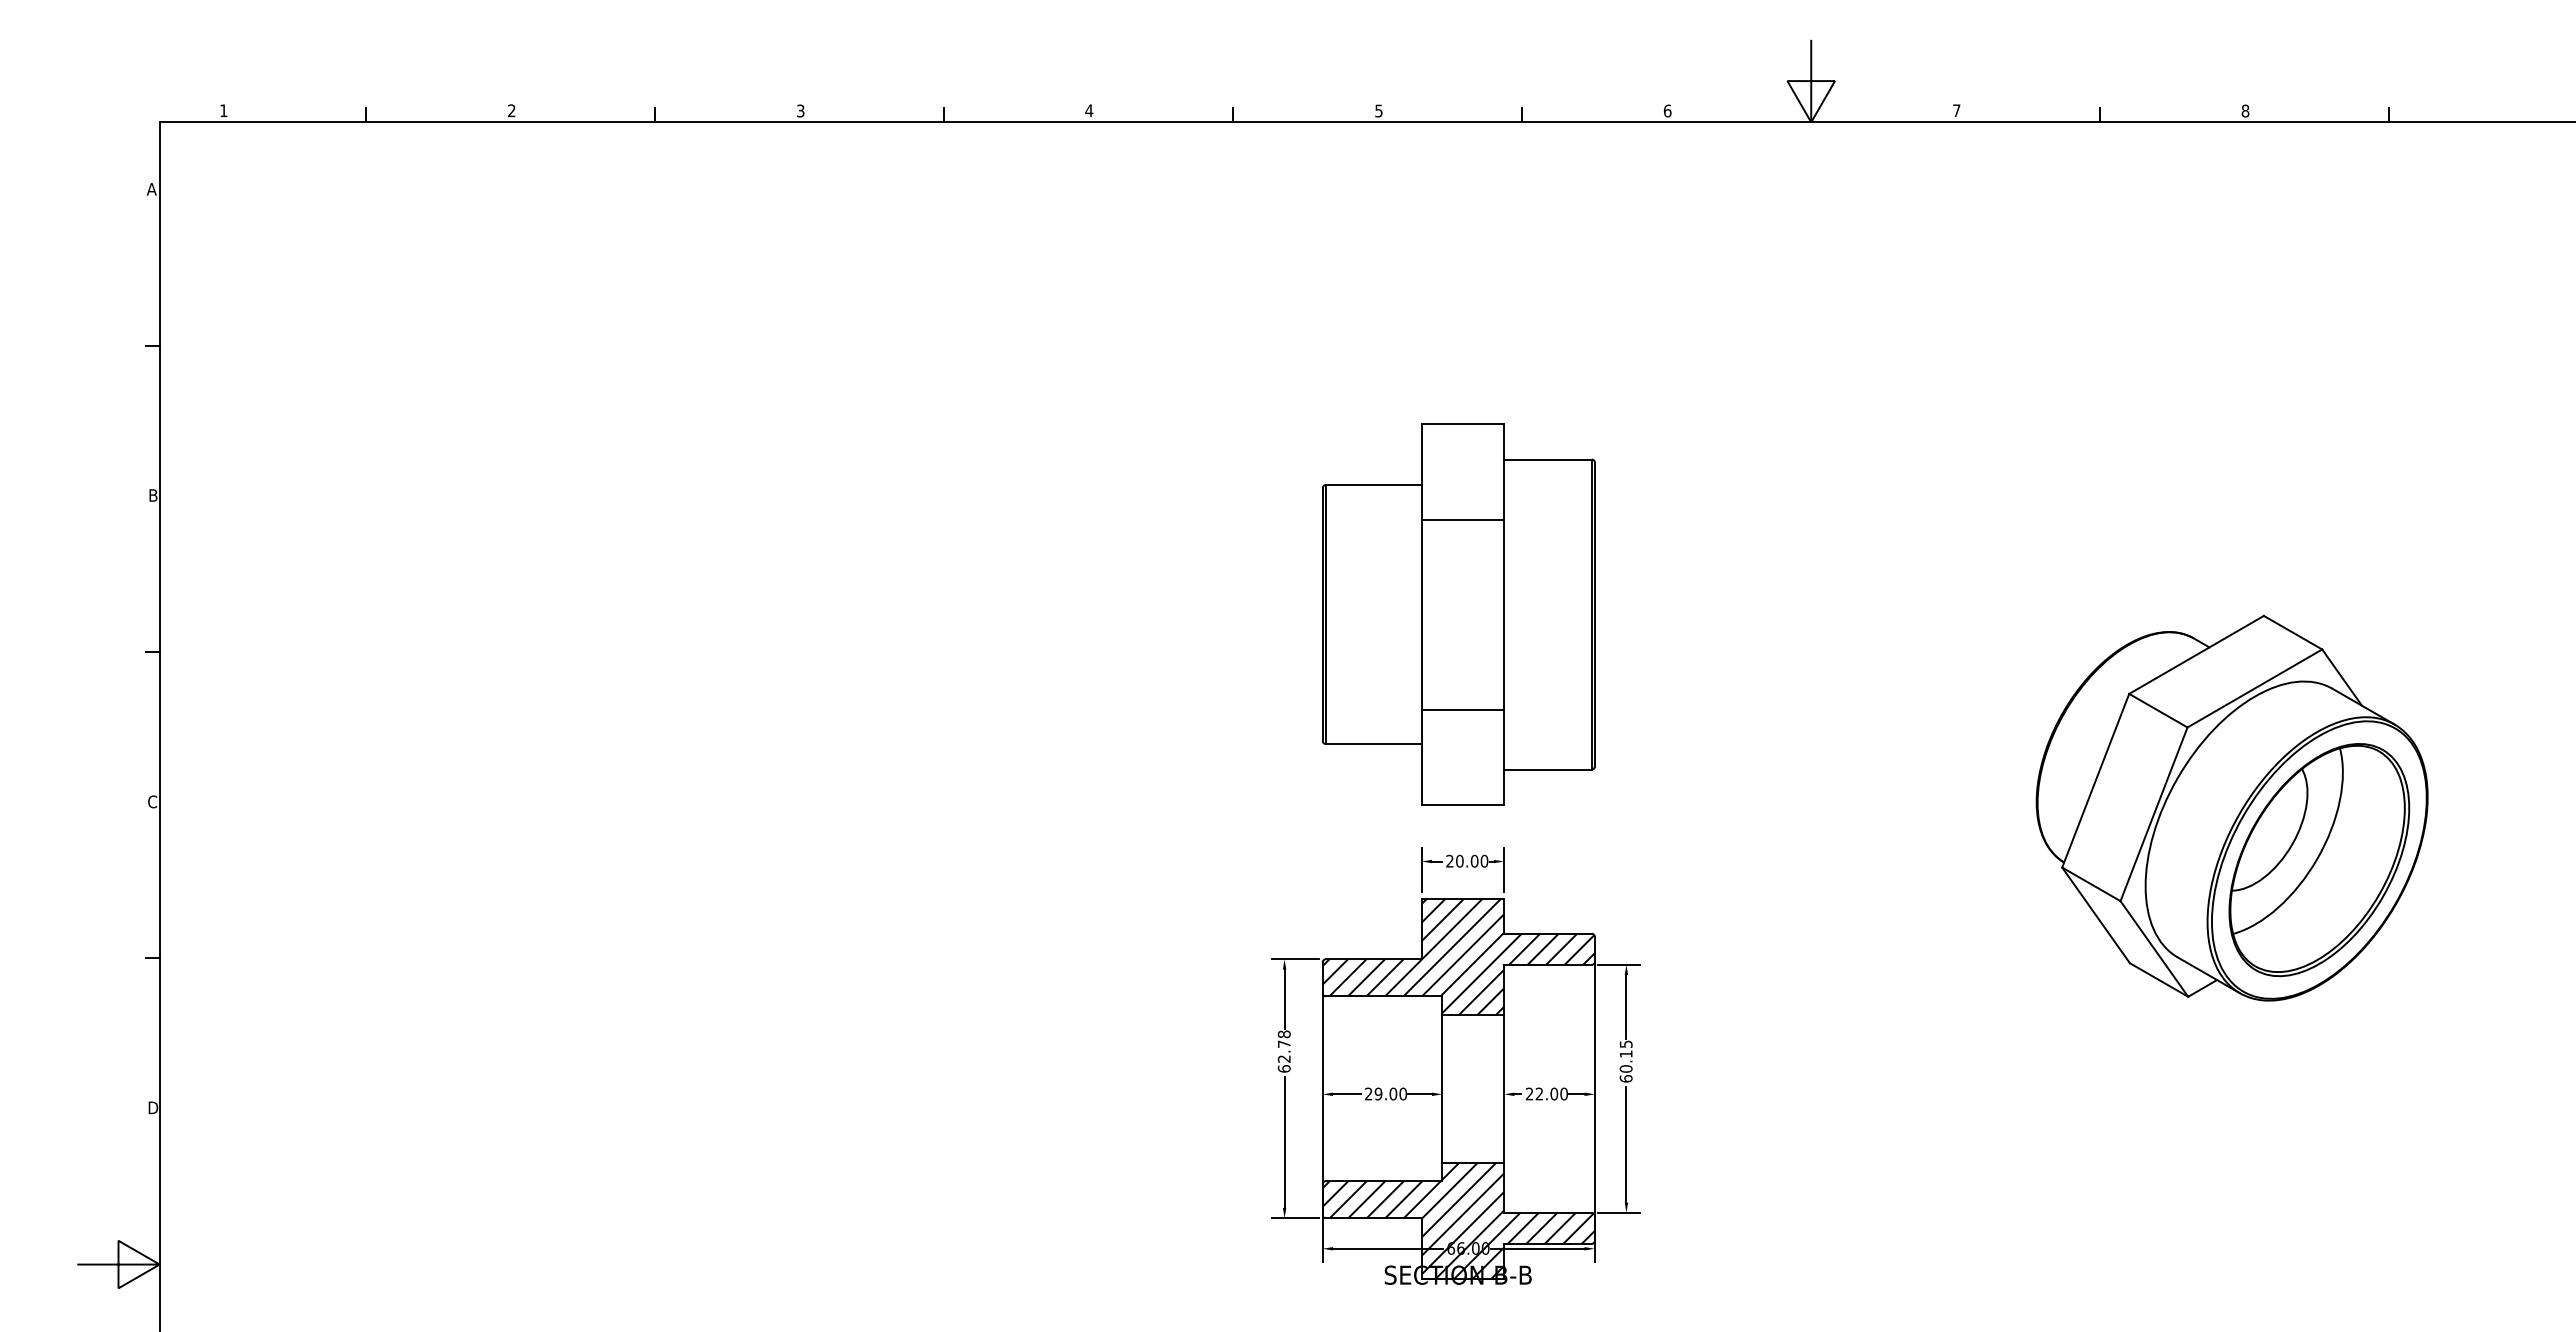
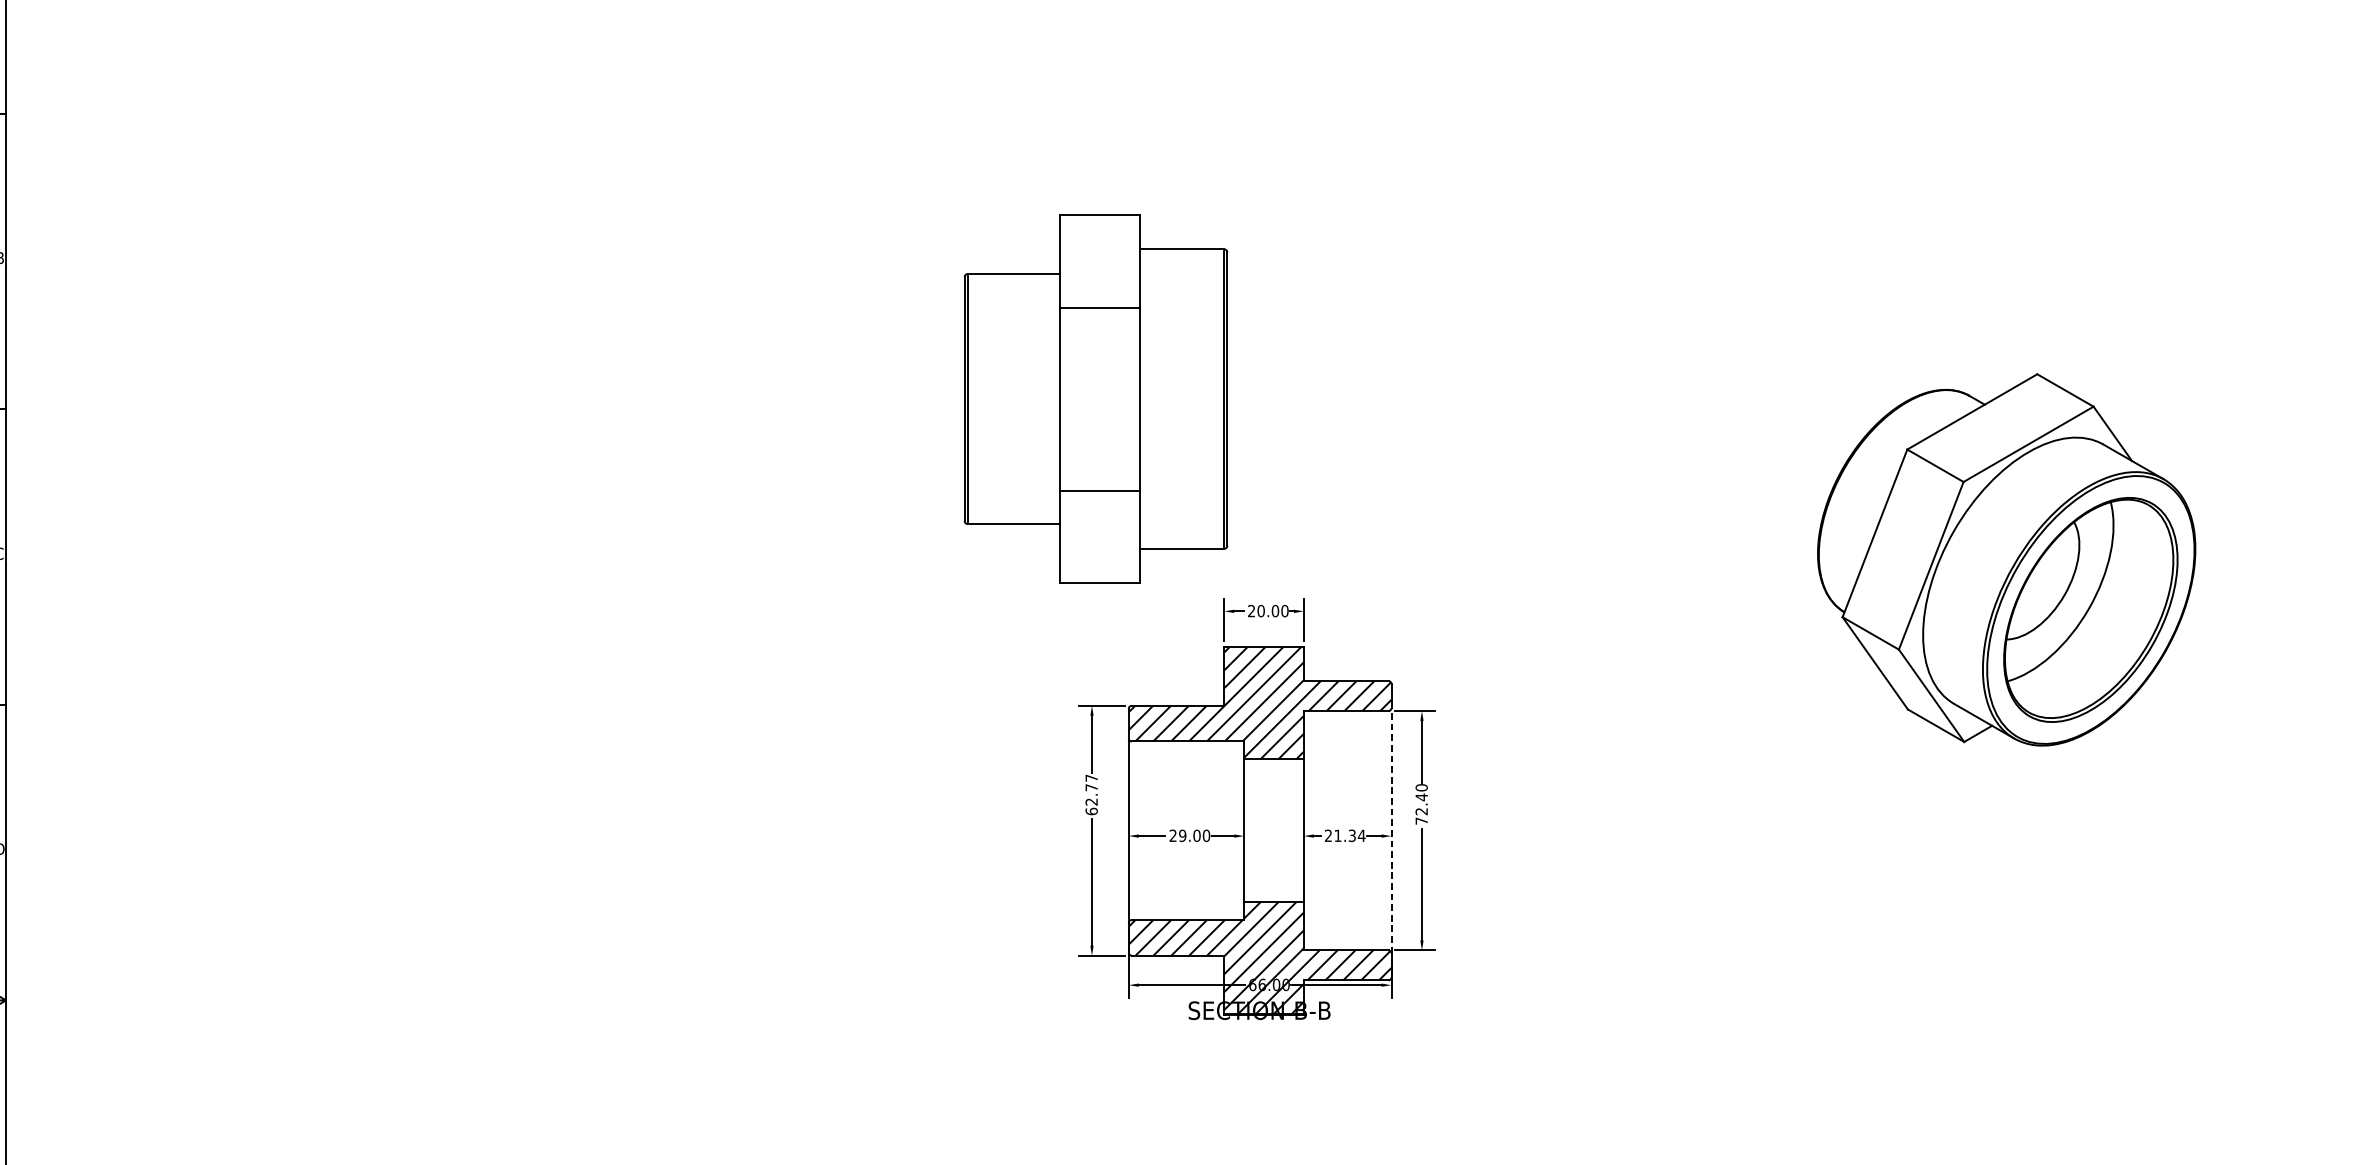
part: (1458, 614) -> (1095, 398), moved
text: (1283, 1034) -> (1090, 778), 62.78 -> 62.77
text: (1625, 1061) -> (1421, 804), 60.15 -> 72.40
line: (1594, 1088) -> (1391, 830), solid -> dashed
text: (1551, 1093) -> (1349, 835), 22.00 -> 21.34

